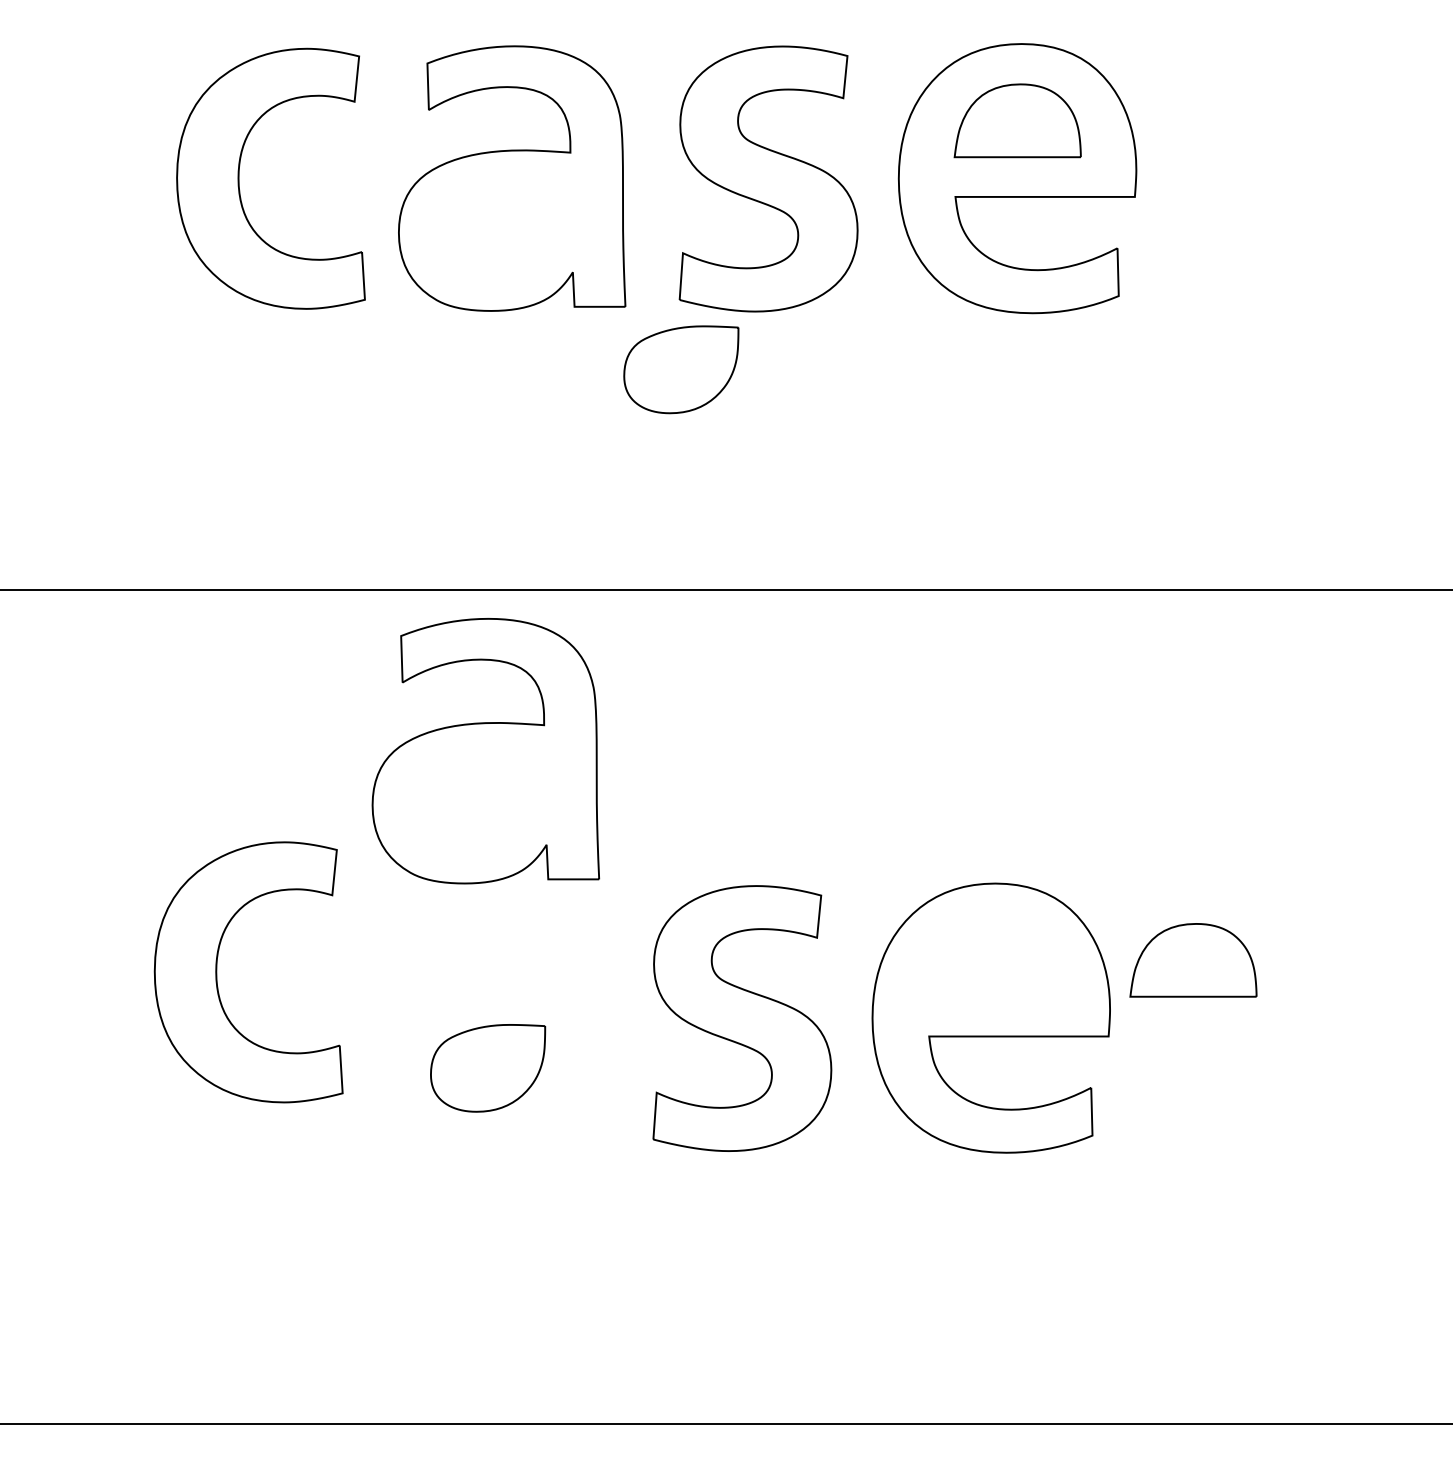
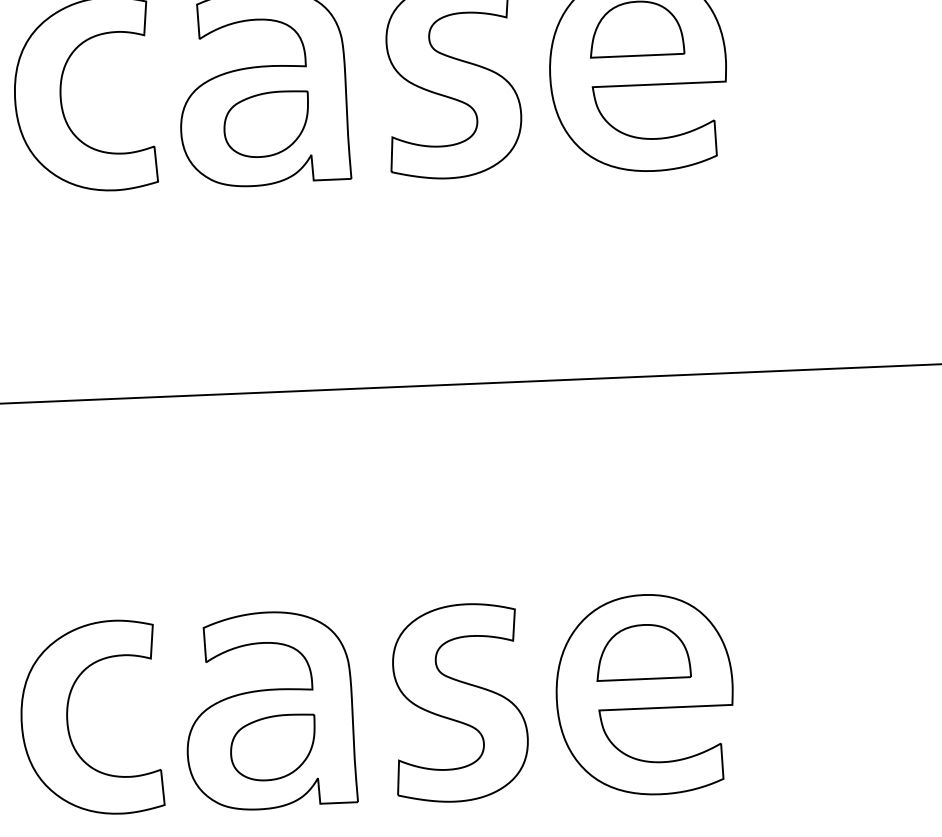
part: (681, 369) -> (266, 124), moved
part: (485, 751) -> (269, 710), moved
part: (1193, 960) -> (643, 652), moved
part: (217, 972) -> (68, 719), moved

